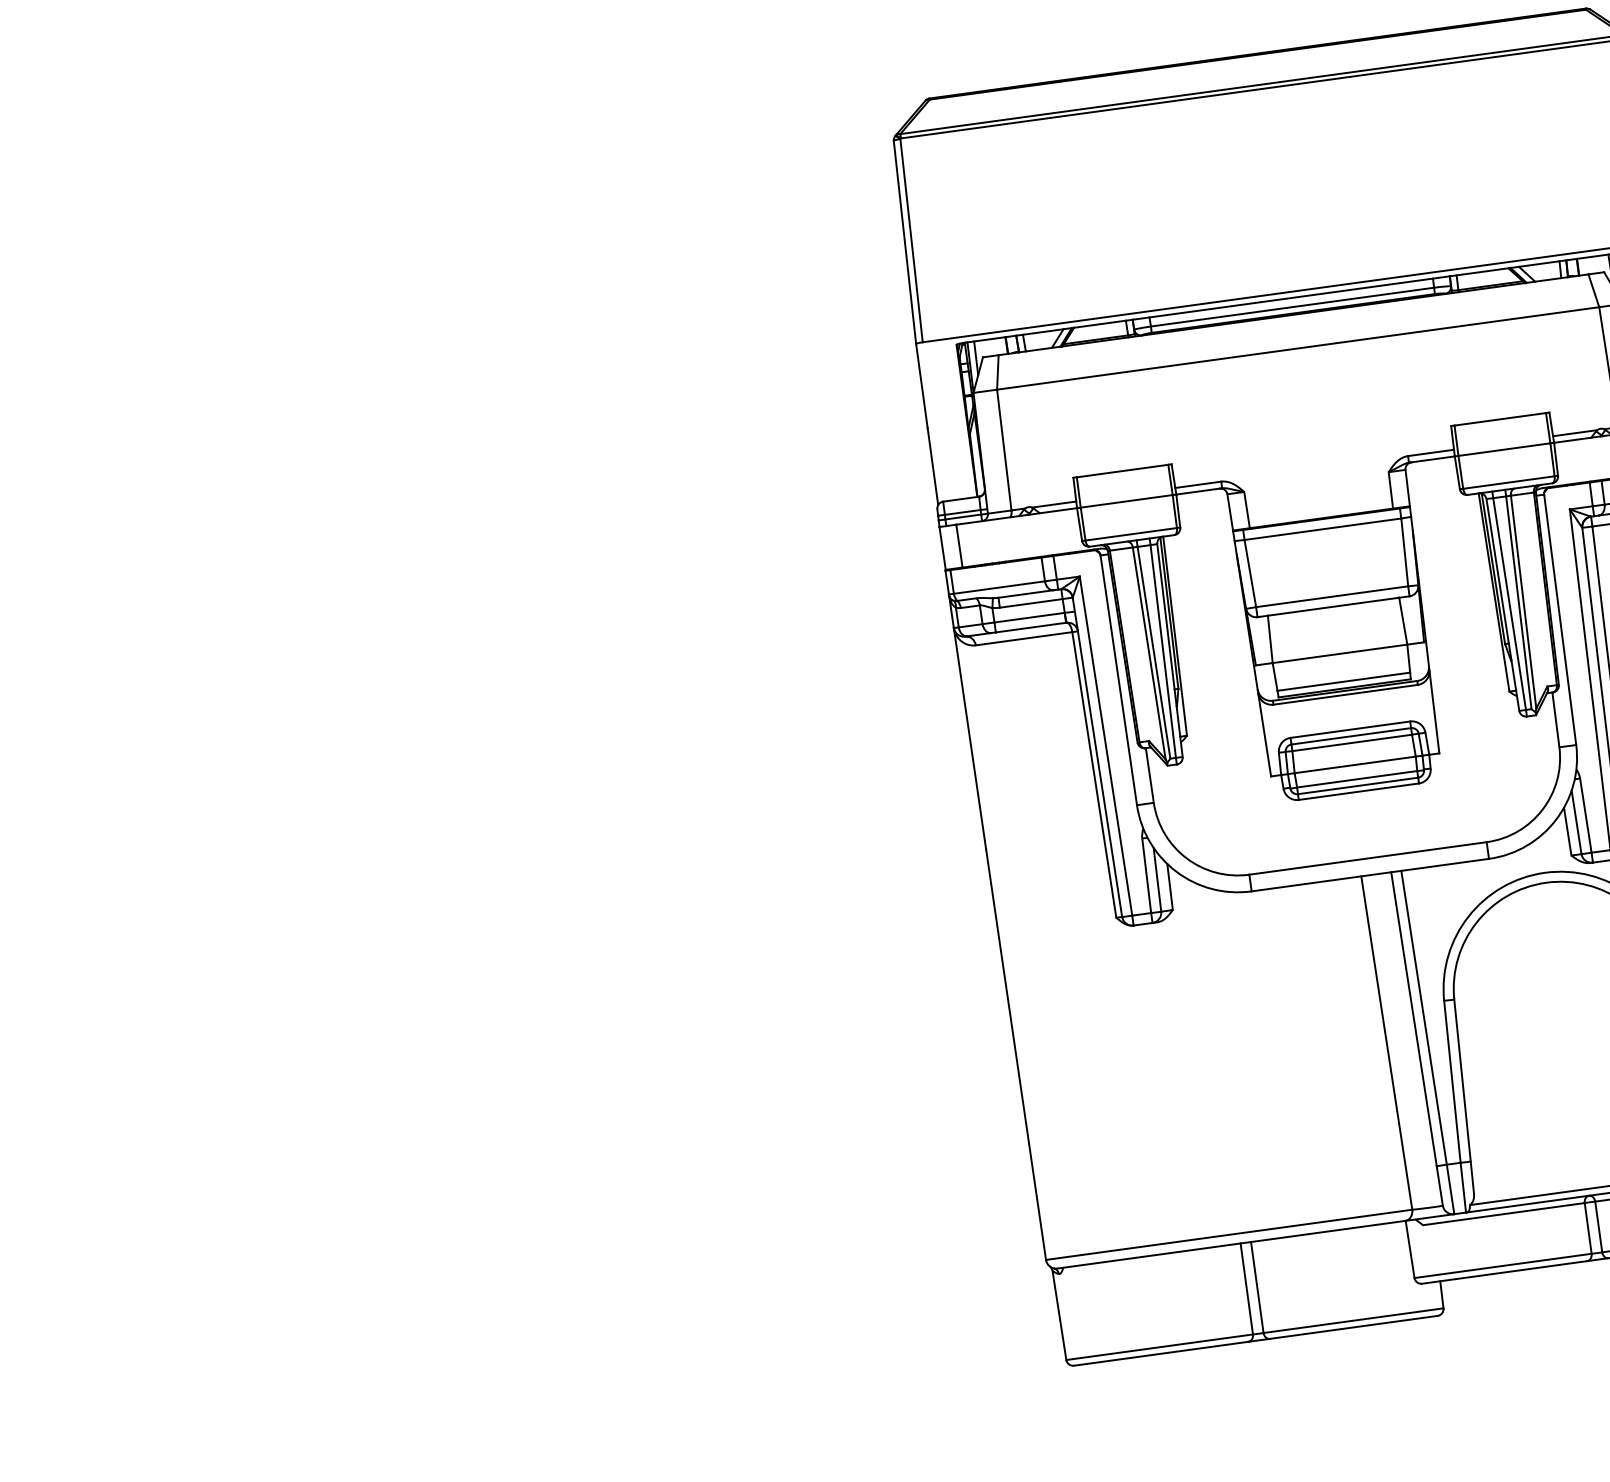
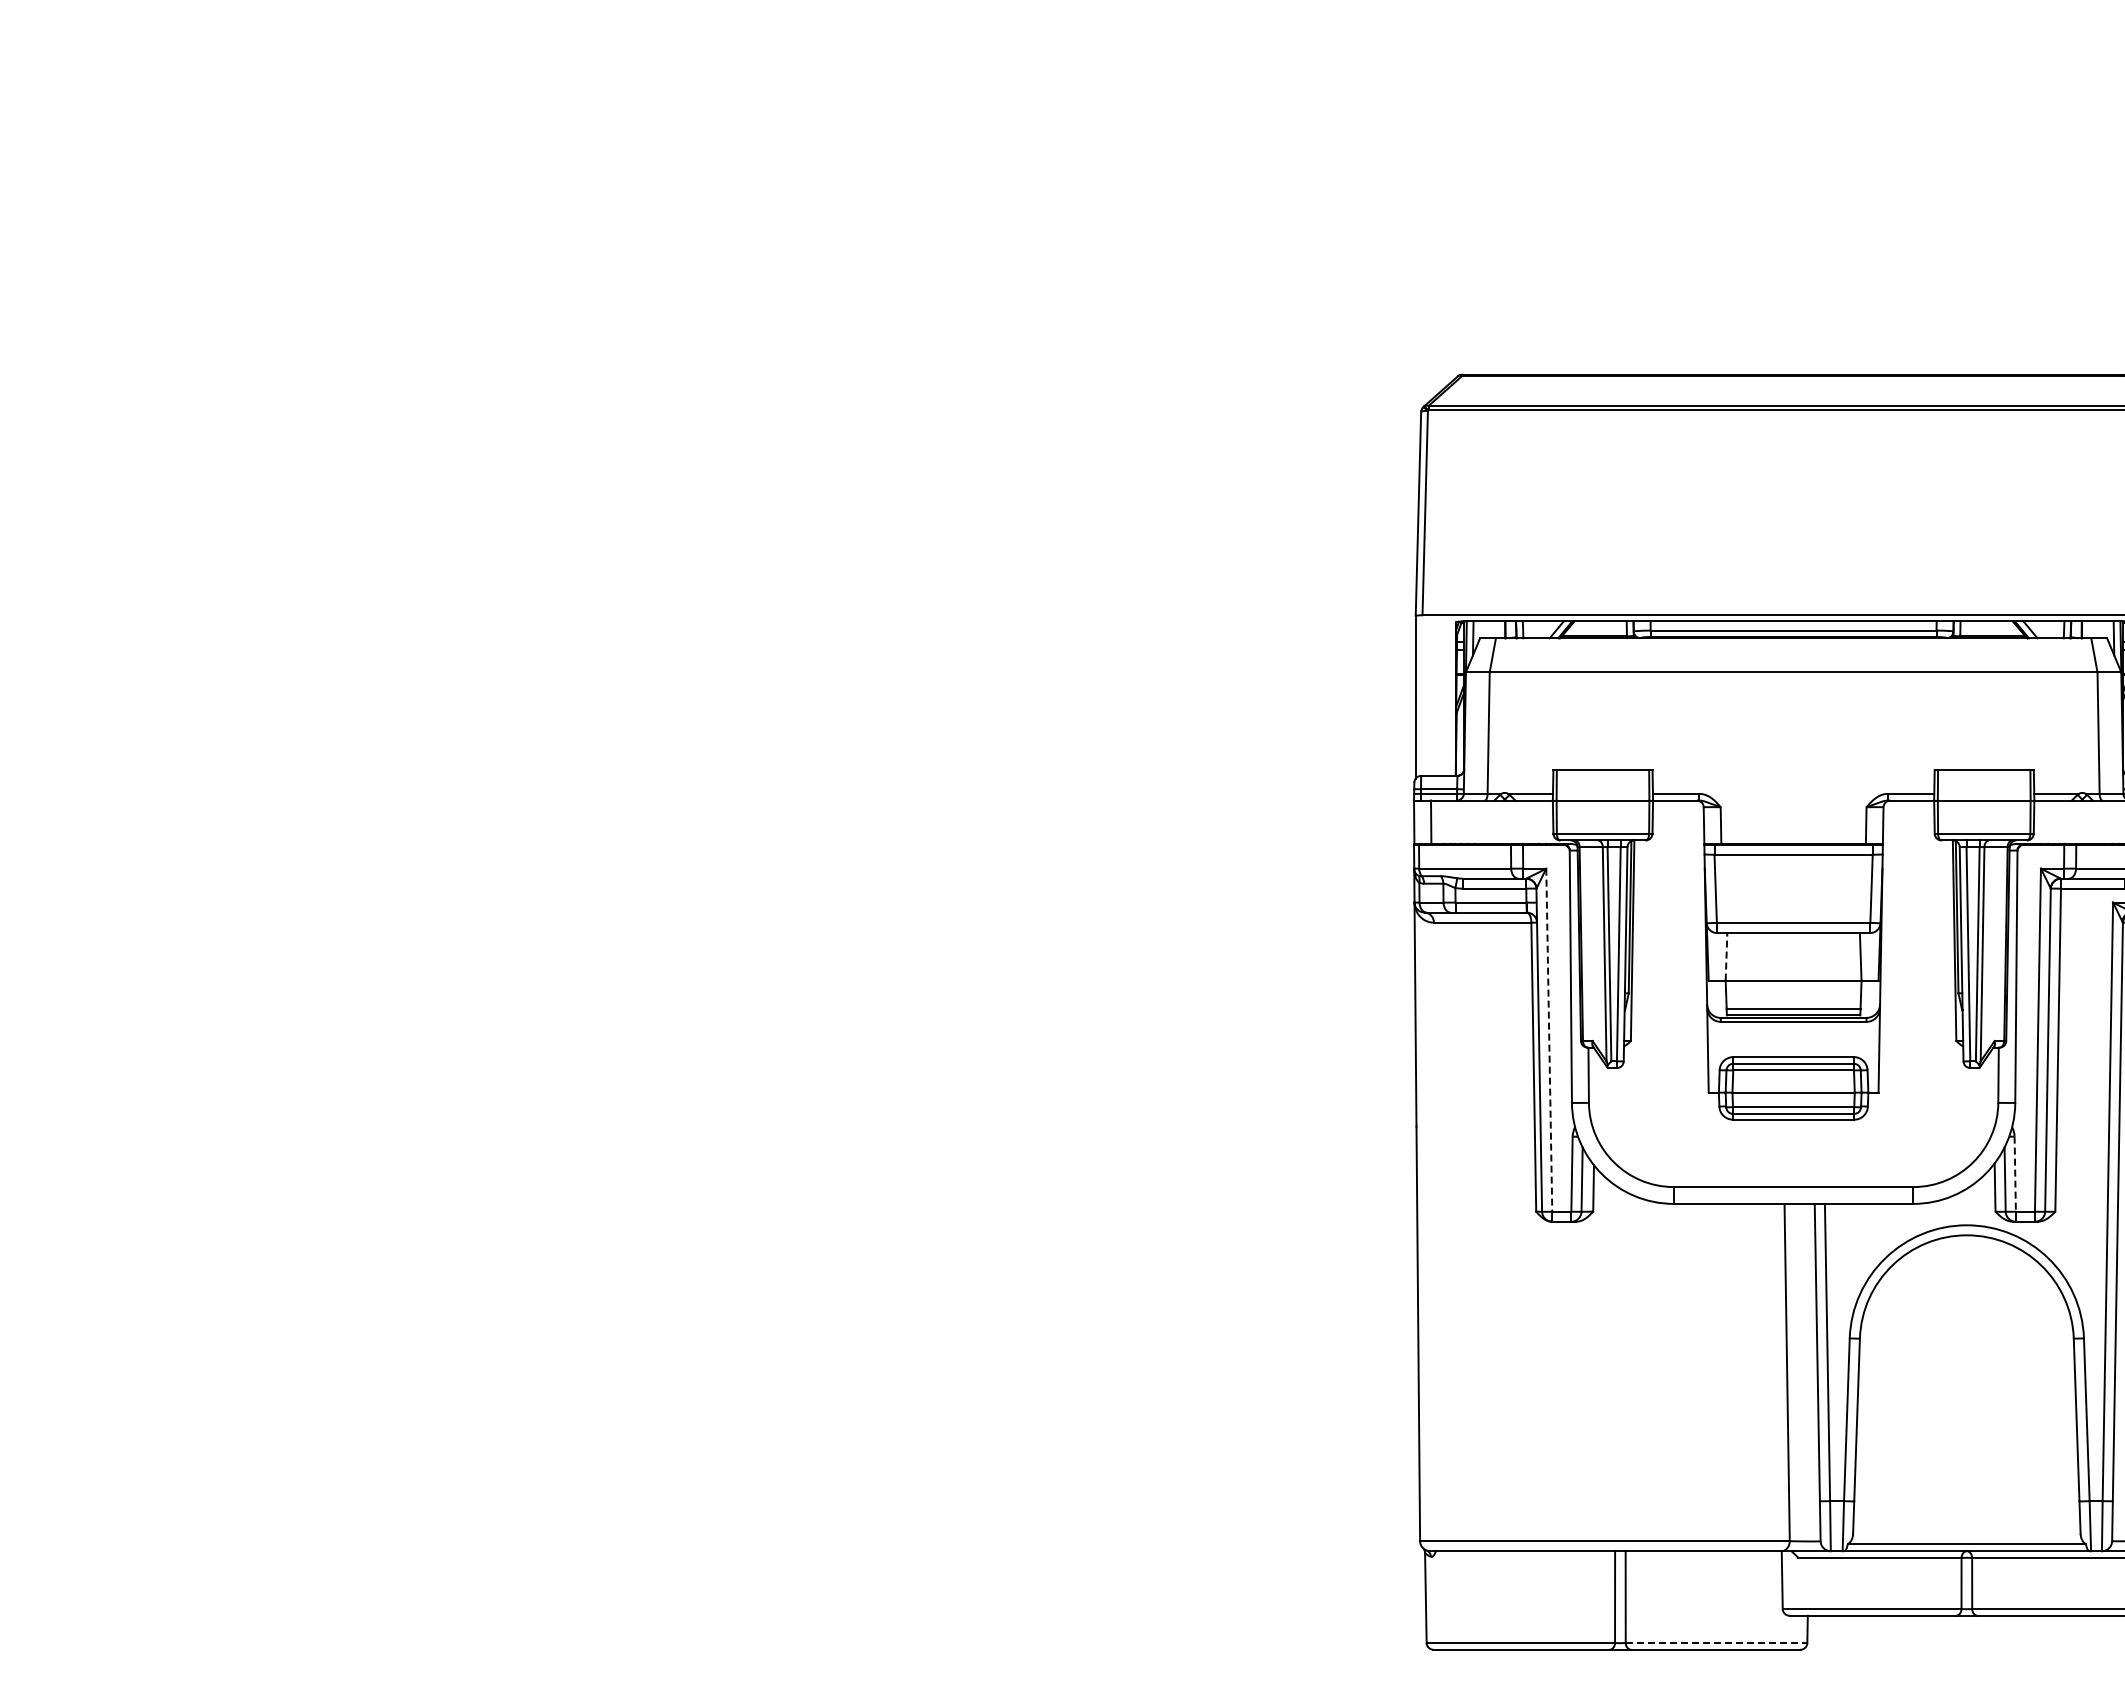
line: (1270, 639) -> (1726, 956), solid -> dashed
line: (1106, 746) -> (1549, 1040), solid -> dashed
line: (1586, 815) -> (2015, 1174), solid -> dashed
line: (1353, 1321) -> (1716, 1643), solid -> dashed

